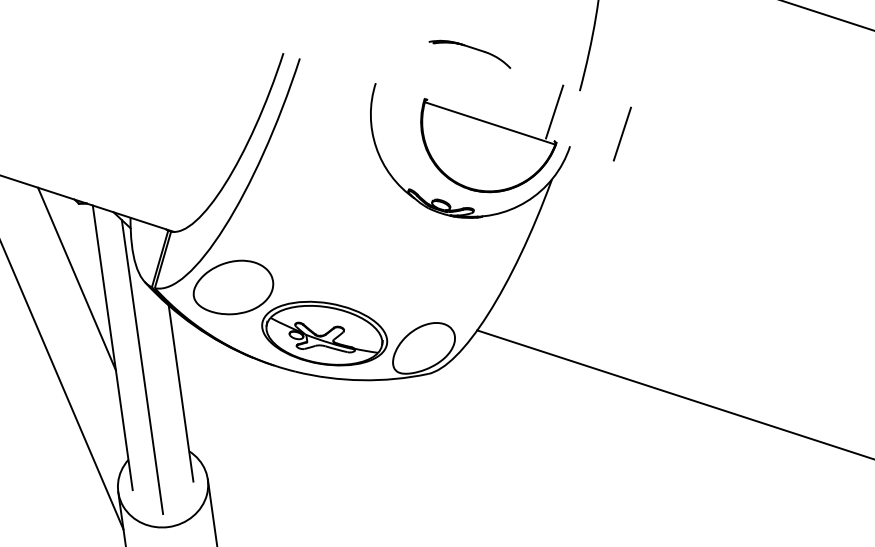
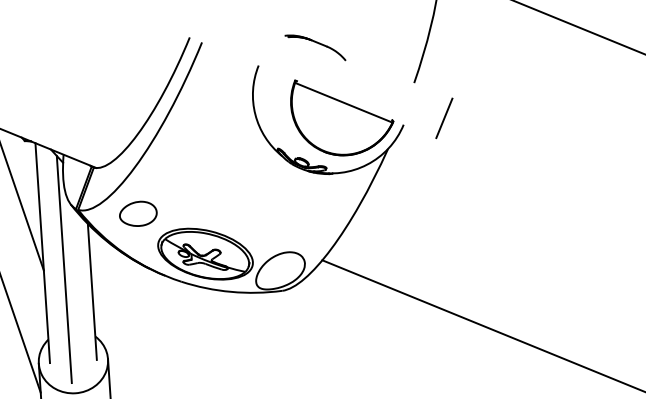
part: (469, 53) -> (315, 46), moved
line: (554, 111) -> (393, 97), removed
part: (233, 287) -> (138, 213), size x0.6

